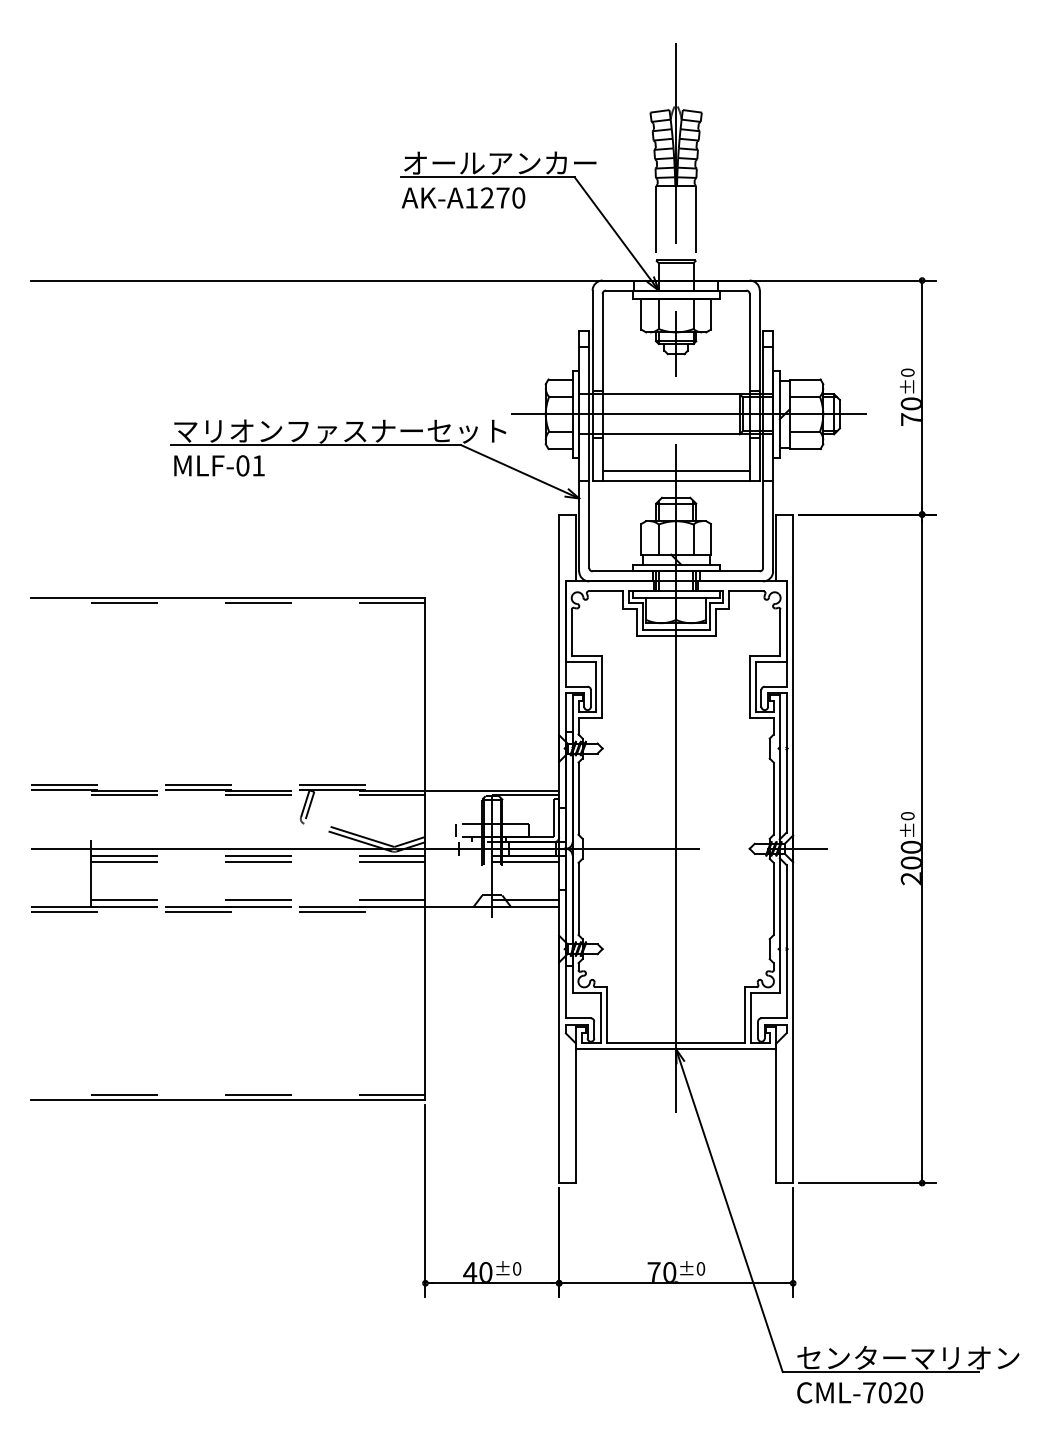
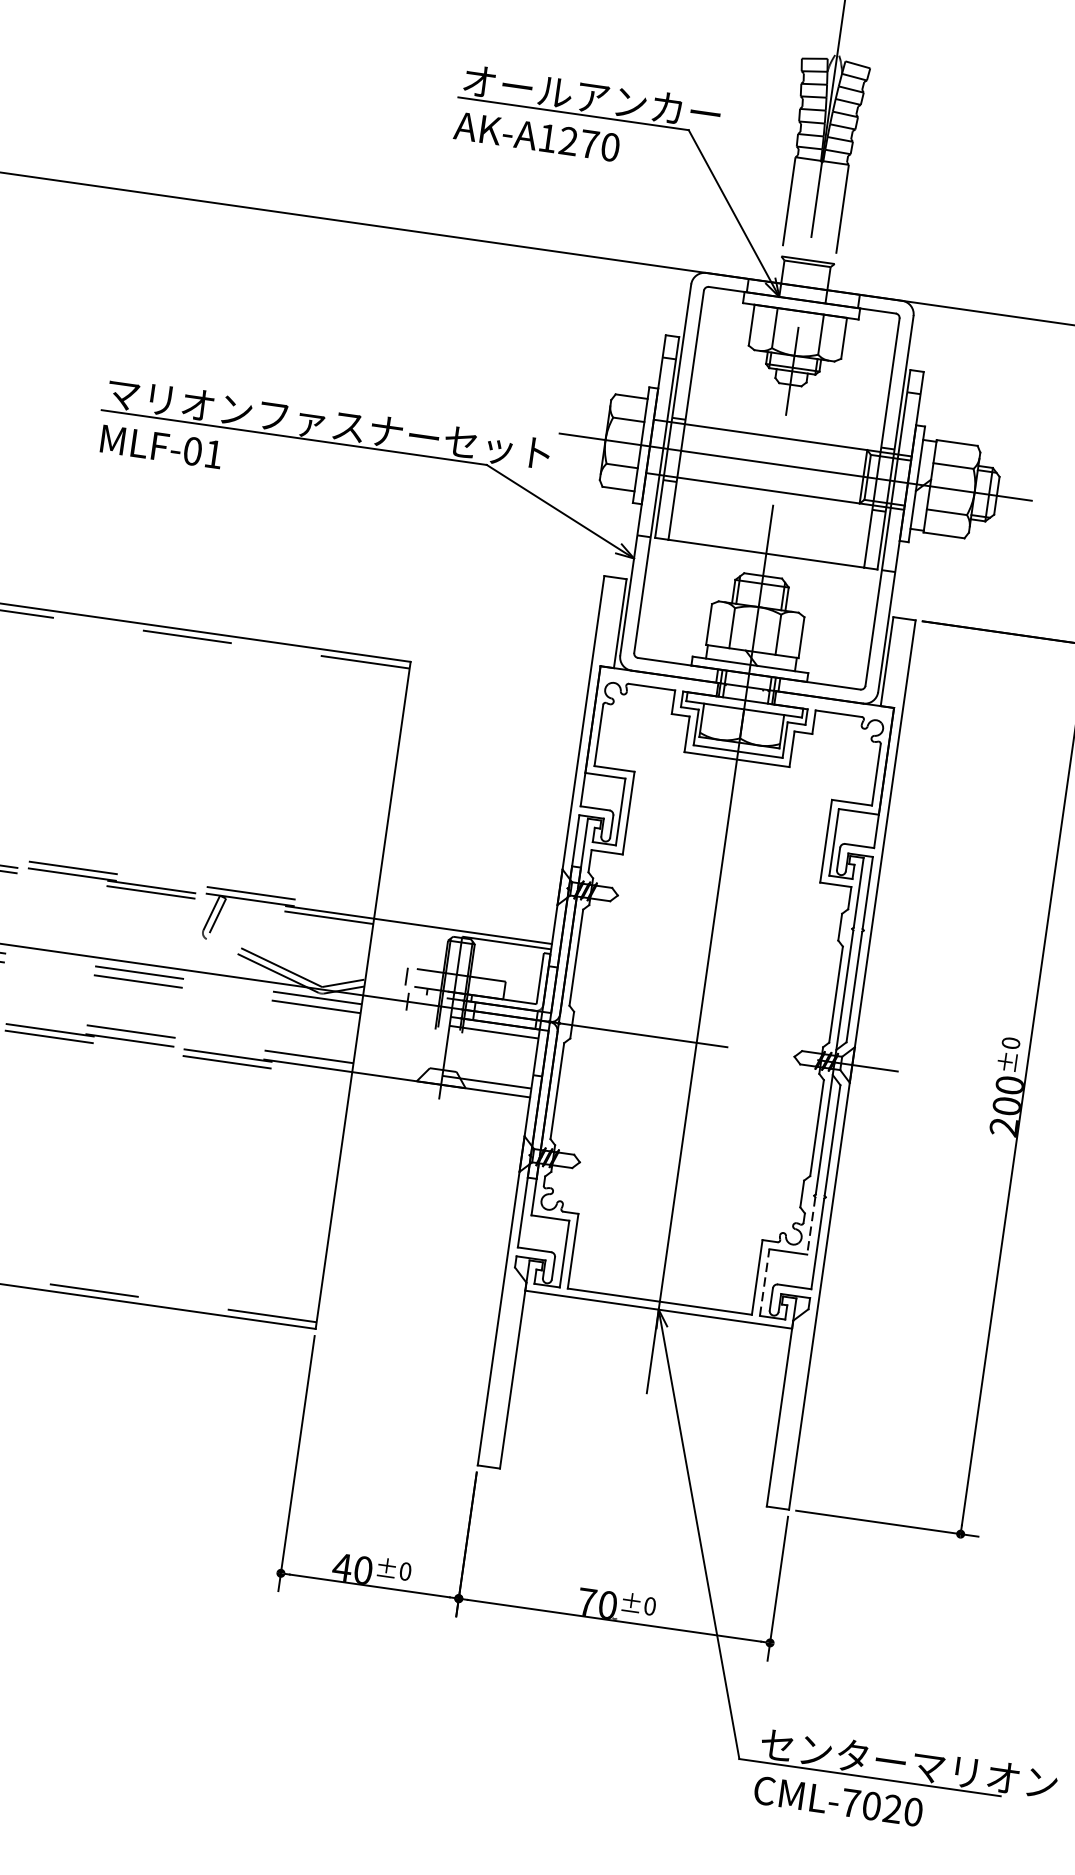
line: (675, 471) -> (767, 540), removed
line: (779, 971) -> (810, 1225), solid -> dashed
line: (751, 1017) -> (764, 1281), solid -> dashed

